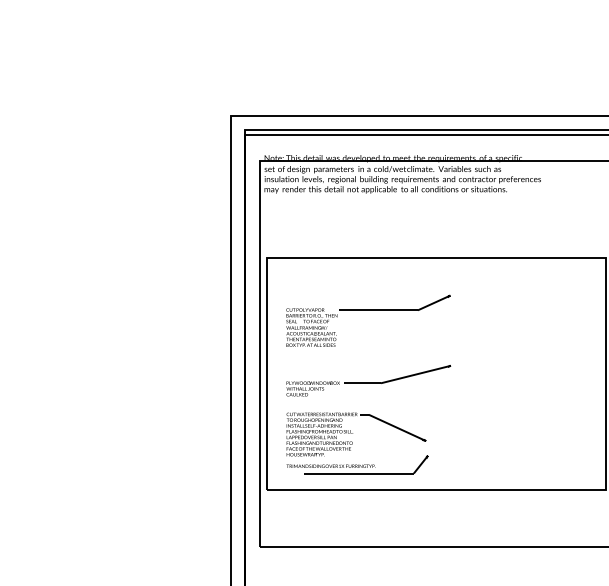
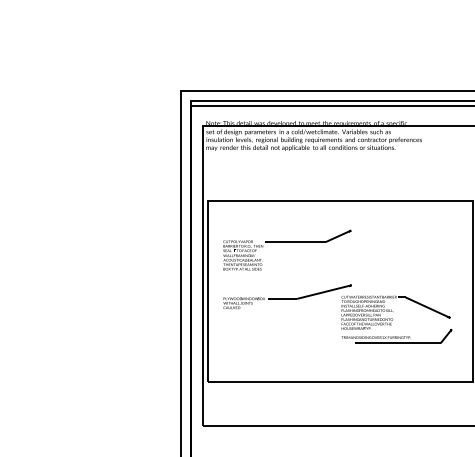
part: (357, 443) -> (396, 319), moved

